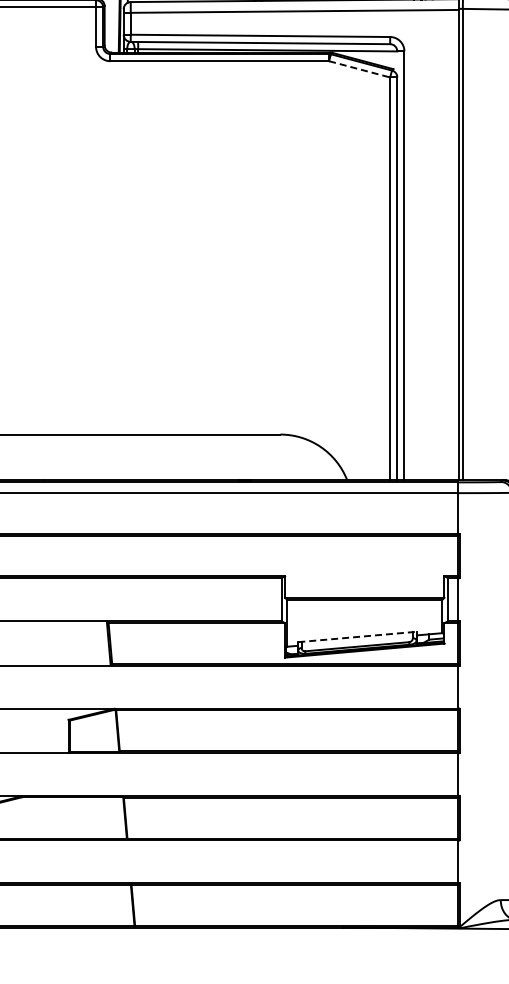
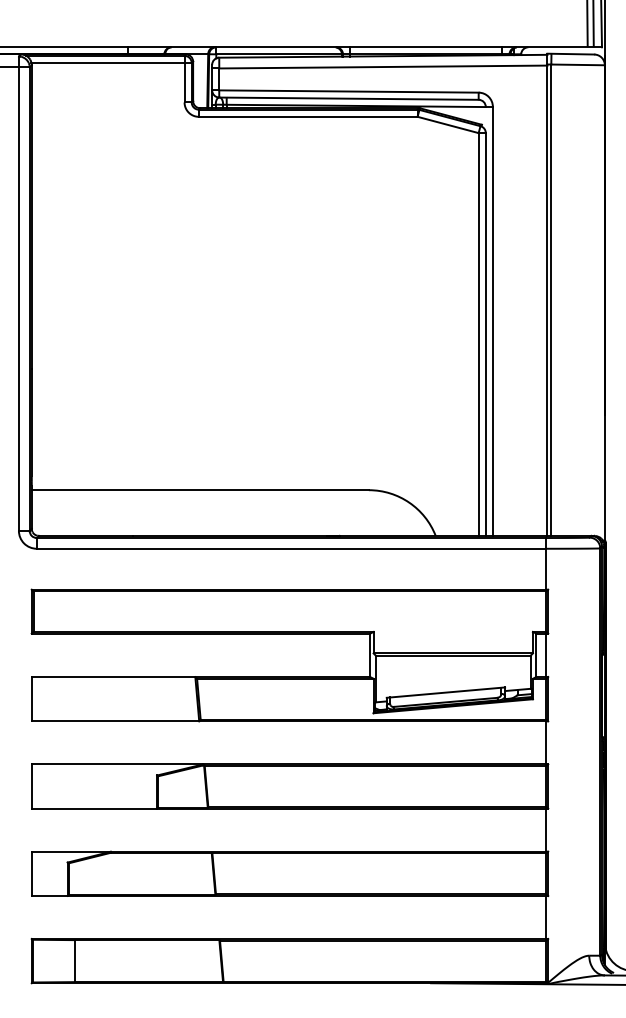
line: (360, 68) -> (448, 124), dashed -> solid
line: (358, 636) -> (446, 692), dashed -> solid

